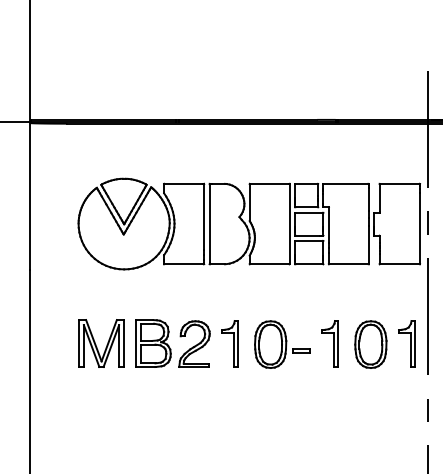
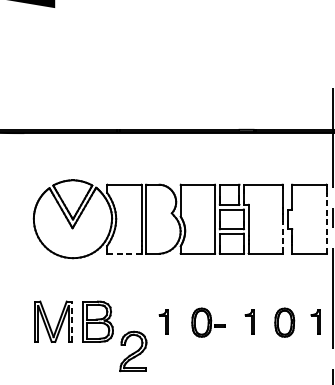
line: (419, 228) -> (326, 223), solid -> dashed
line: (368, 244) -> (282, 236), solid -> dashed
line: (184, 264) -> (124, 253), solid -> dashed
line: (123, 343) -> (72, 321), solid -> dashed
part: (194, 343) -> (133, 350), moved
part: (229, 343) -> (163, 321), size x0.6
part: (329, 343) -> (249, 321), size x0.6
part: (406, 343) -> (315, 321), size x0.6
part: (282, 344) -> (208, 322), size x0.7
part: (370, 344) -> (284, 322), size x0.7

